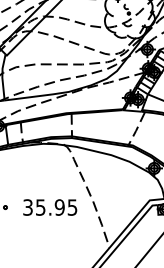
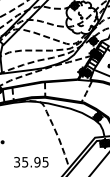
text: (50, 207) -> (31, 162), moved

